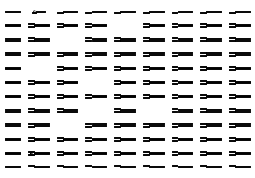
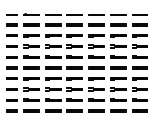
part: (38, 11) -> (31, 14), size x1.67
line: (124, 25) -> (96, 24), added
line: (67, 39) -> (52, 35), added
line: (38, 68) -> (31, 57), added
line: (95, 82) -> (74, 68), added
line: (95, 110) -> (74, 89), added
line: (153, 110) -> (118, 89), added
line: (67, 125) -> (52, 100), added

